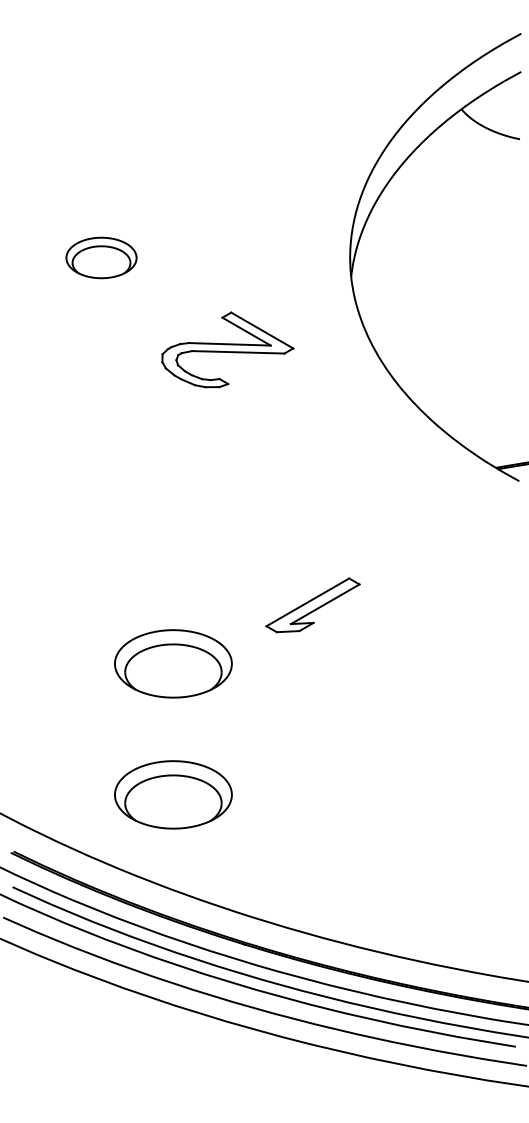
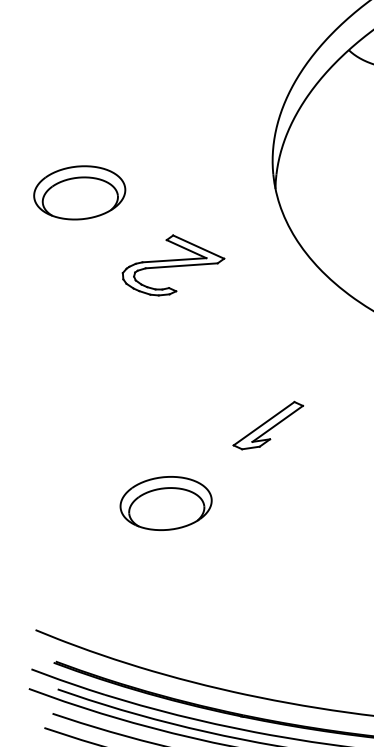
part: (101, 257) -> (79, 192), size x1.67
part: (227, 349) -> (173, 264), moved
part: (312, 605) -> (267, 425), moved
part: (173, 794) -> (175, 605), removed

